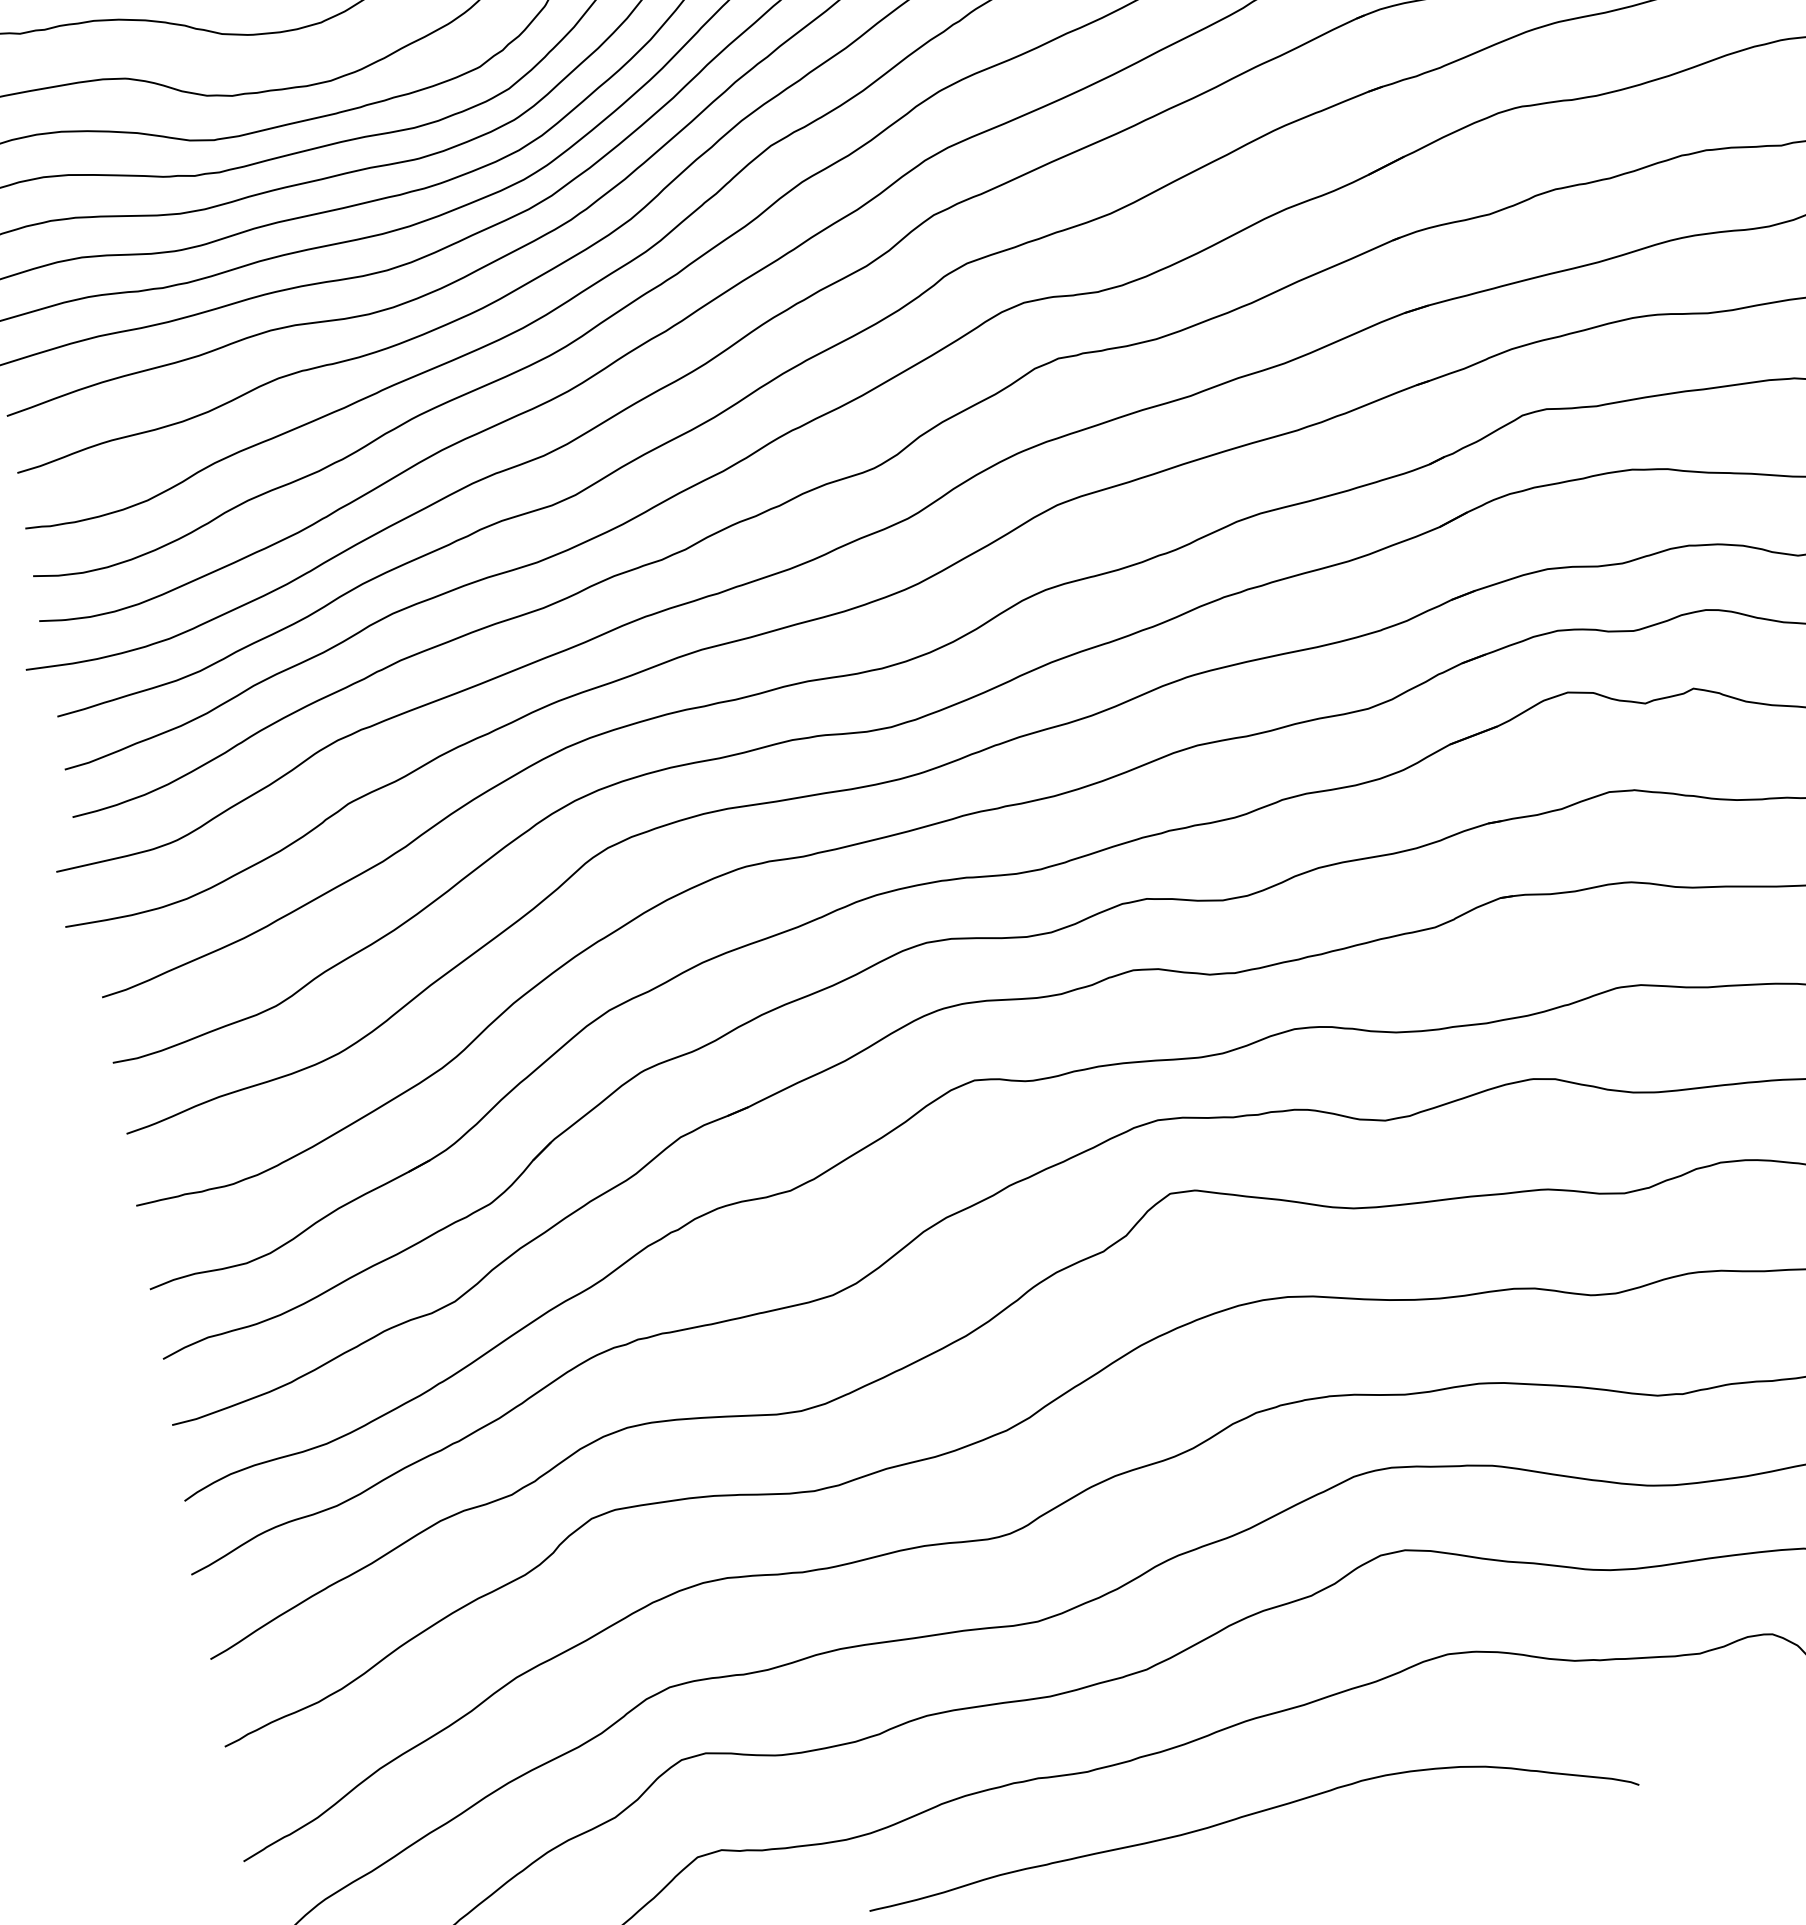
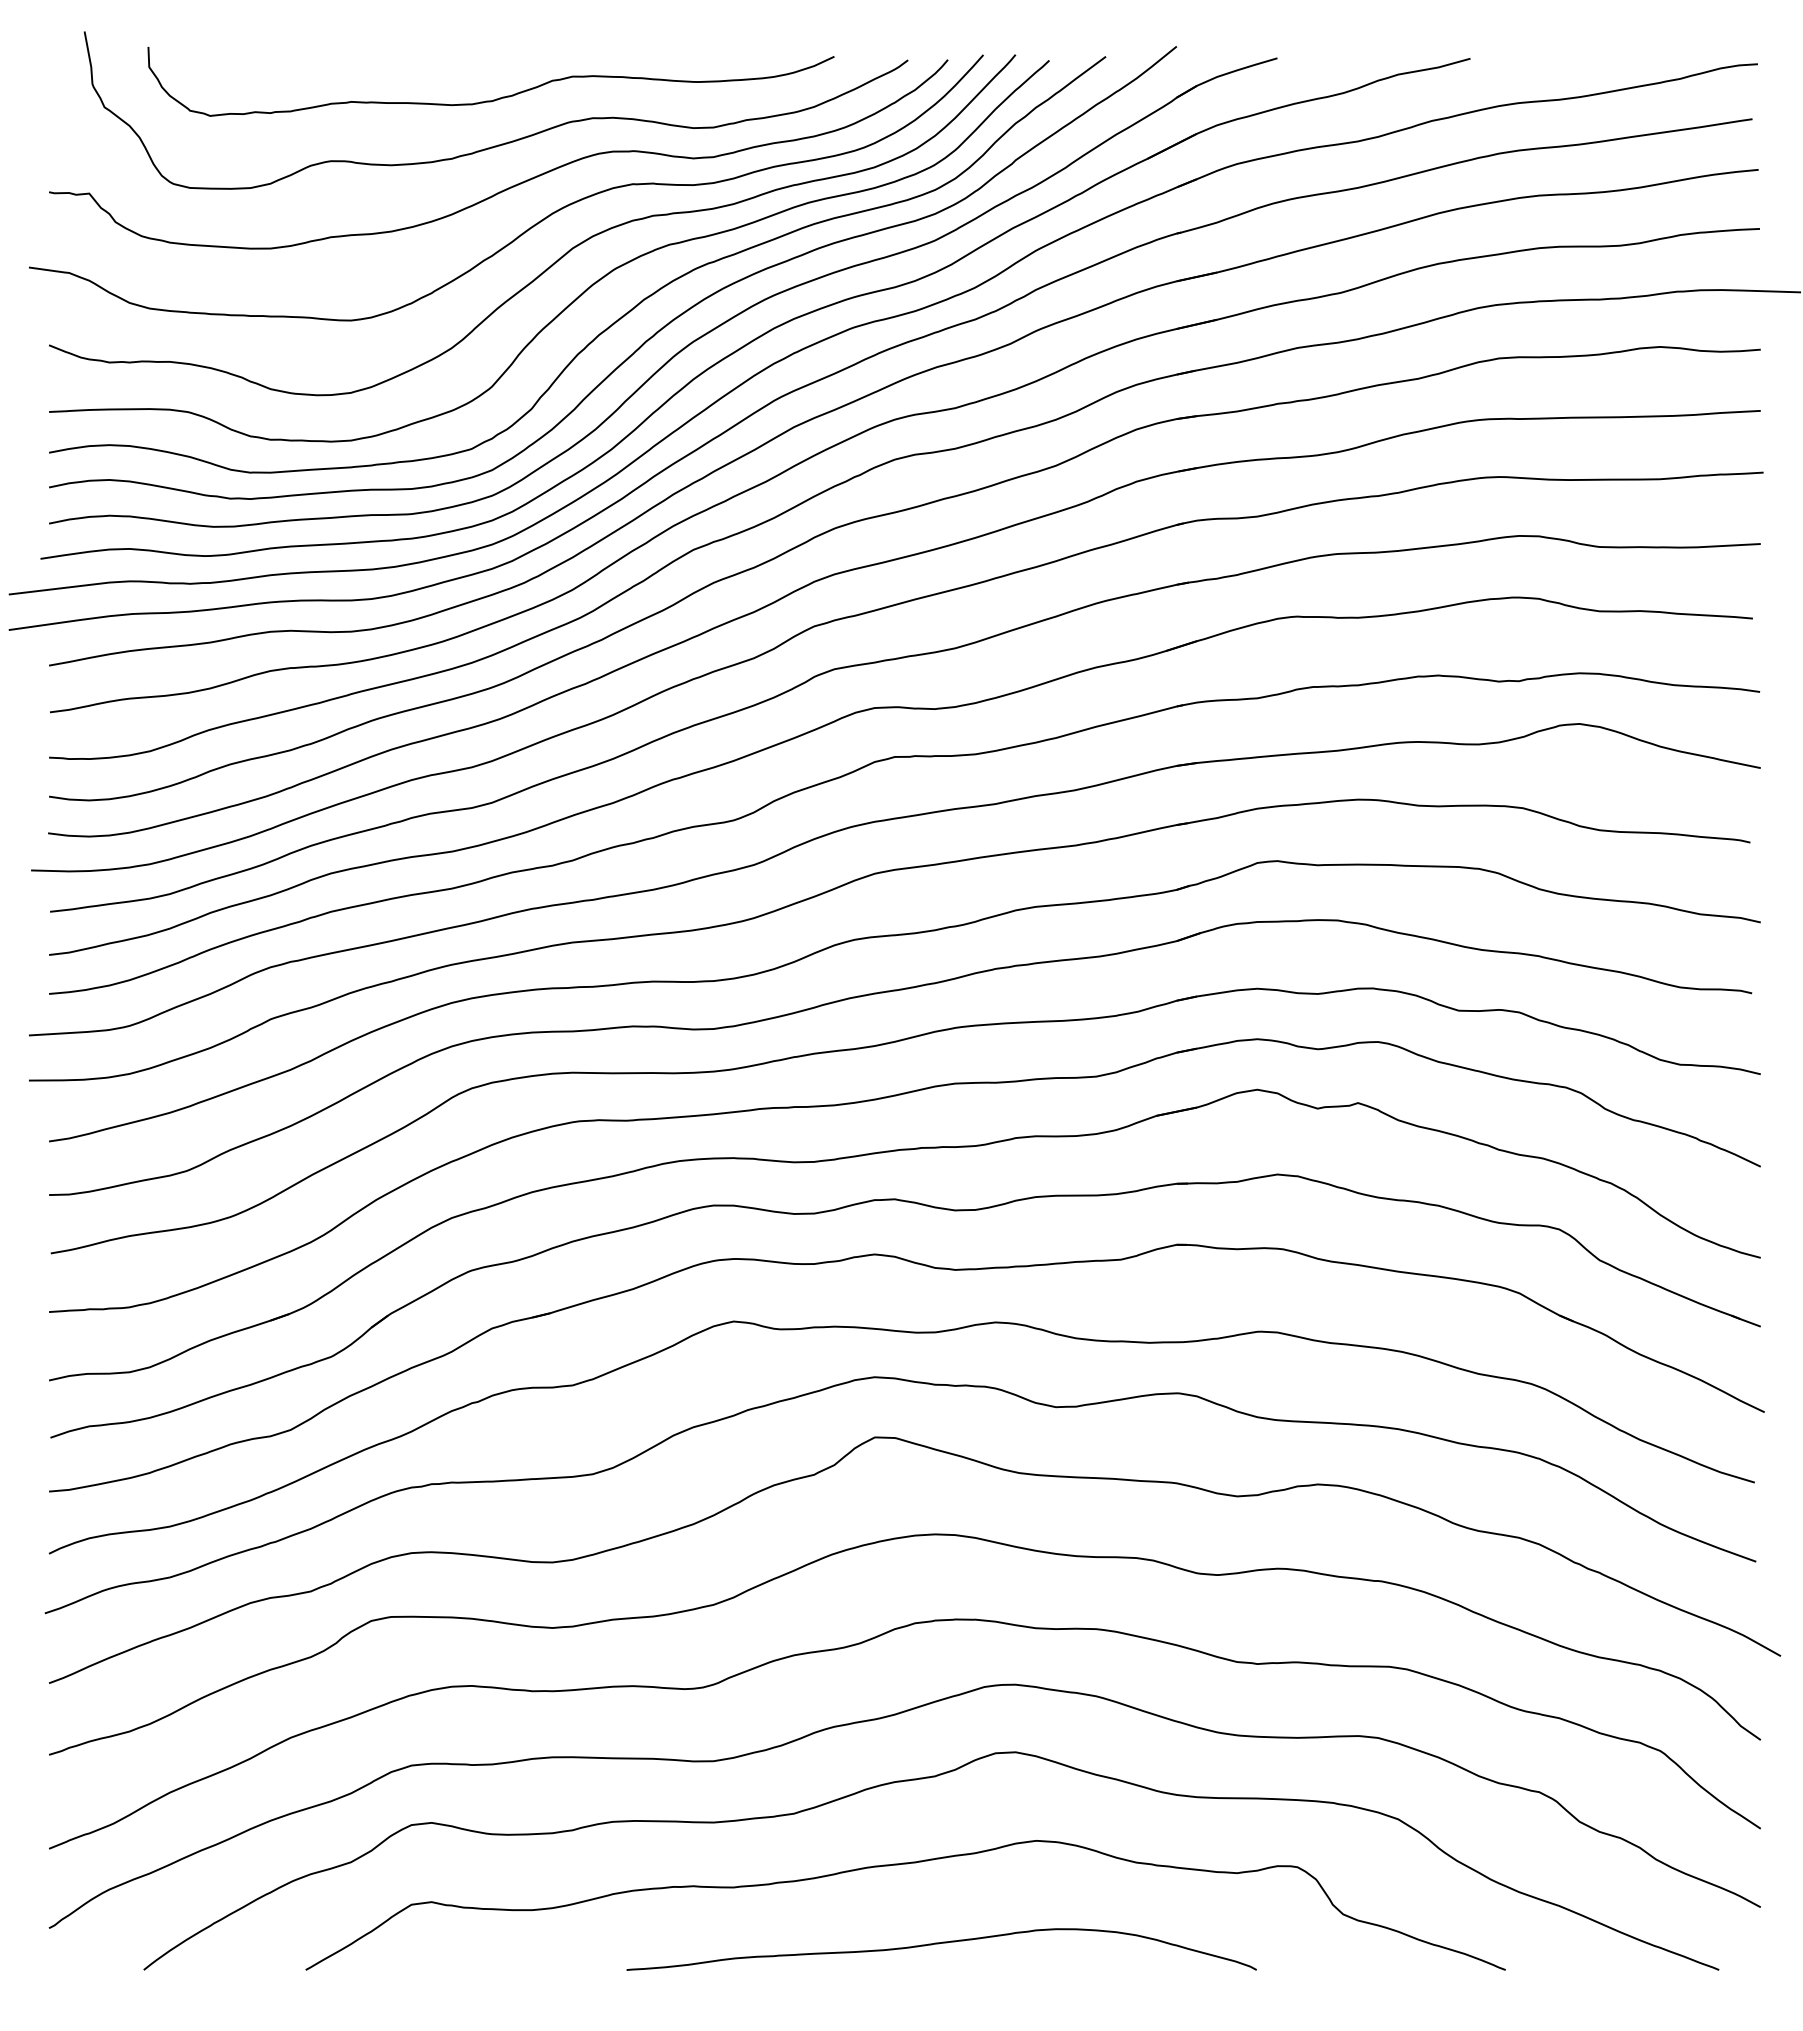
curve: (1246, 1817) -> (939, 1944), moved

